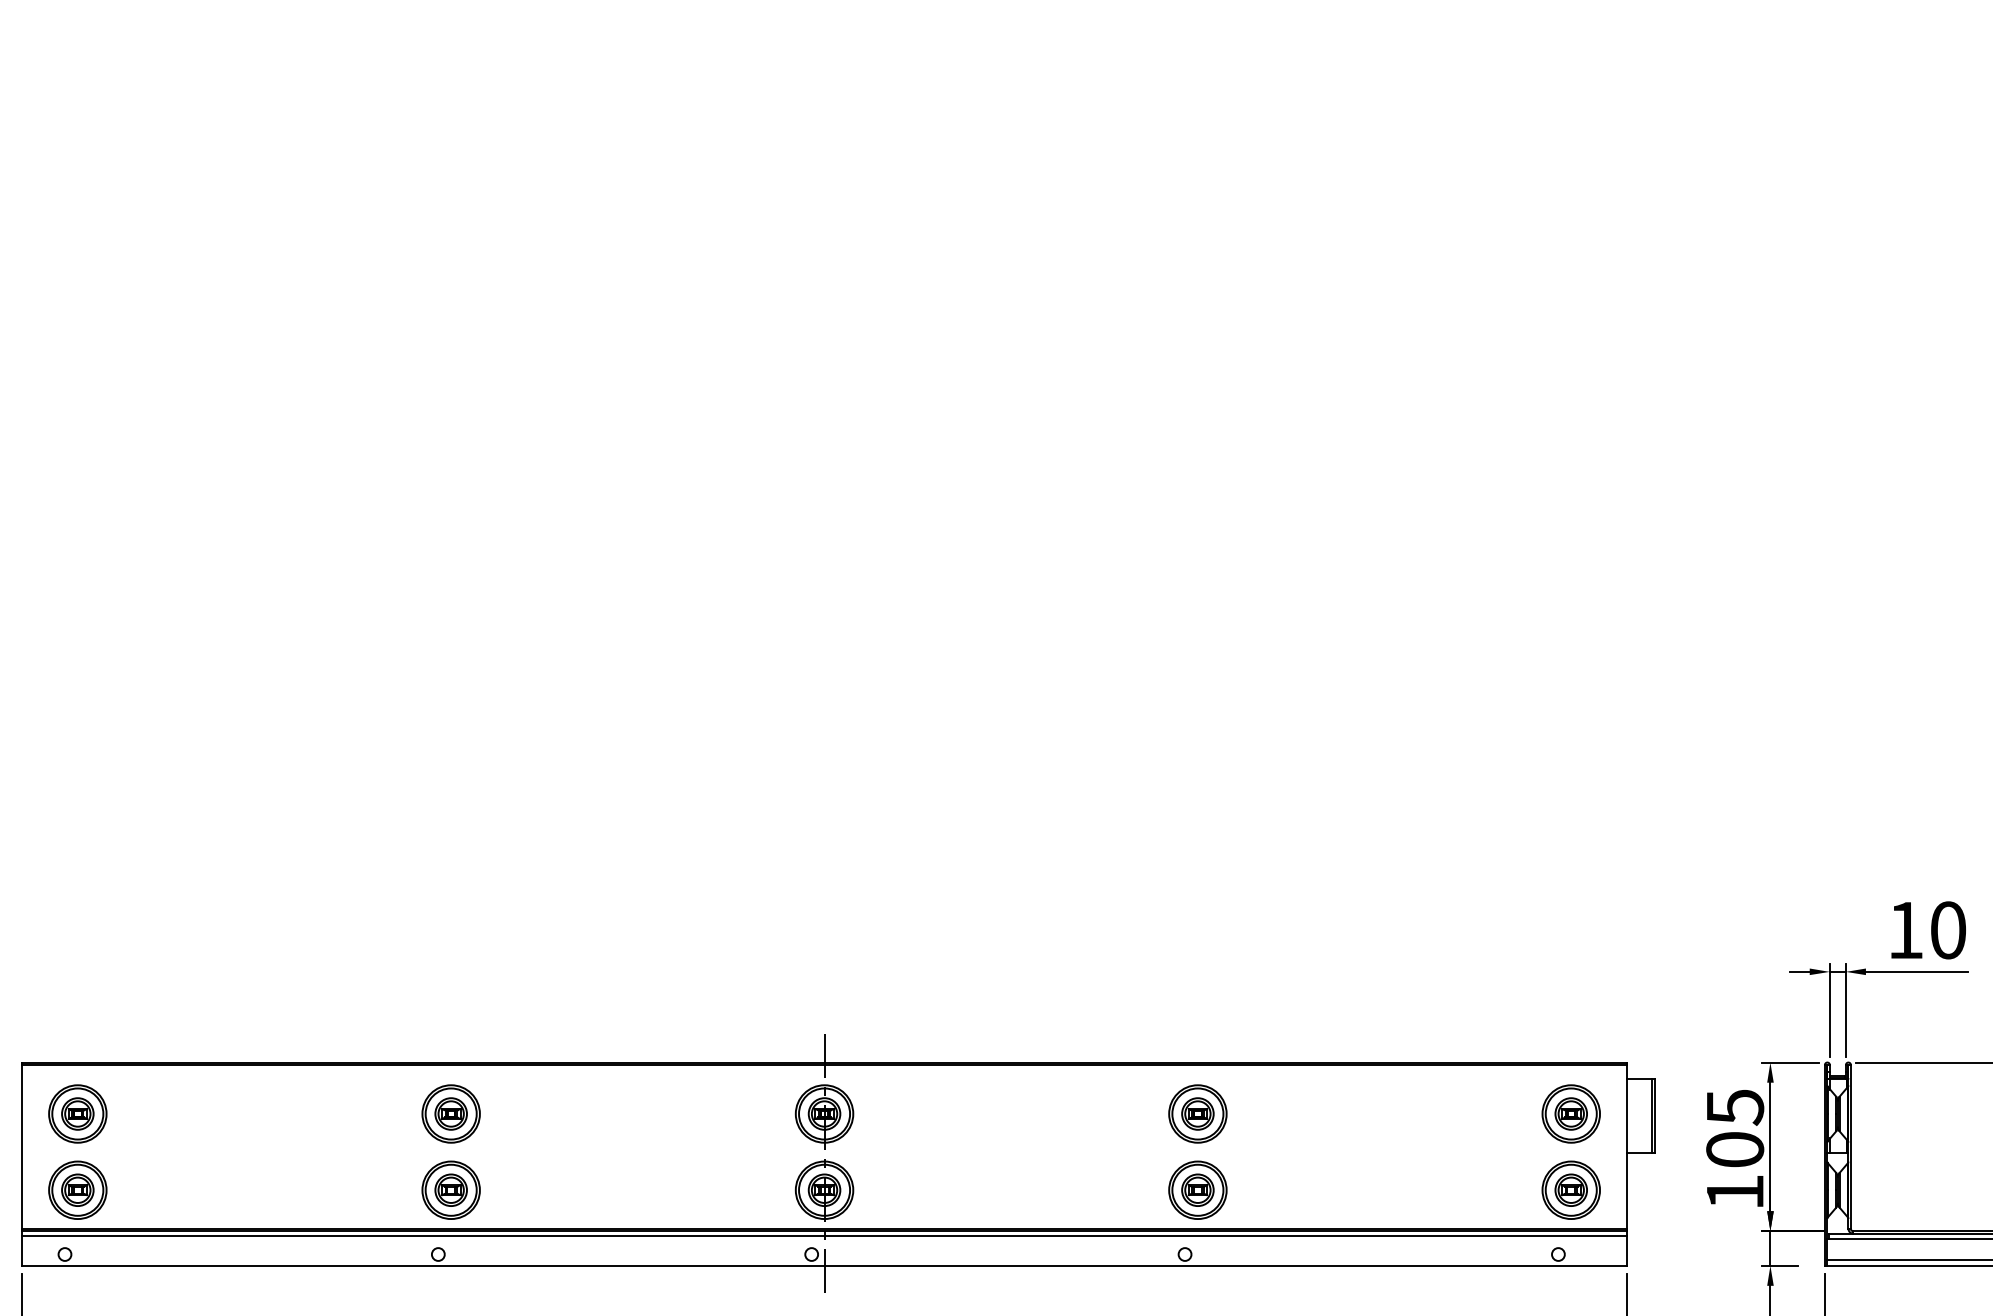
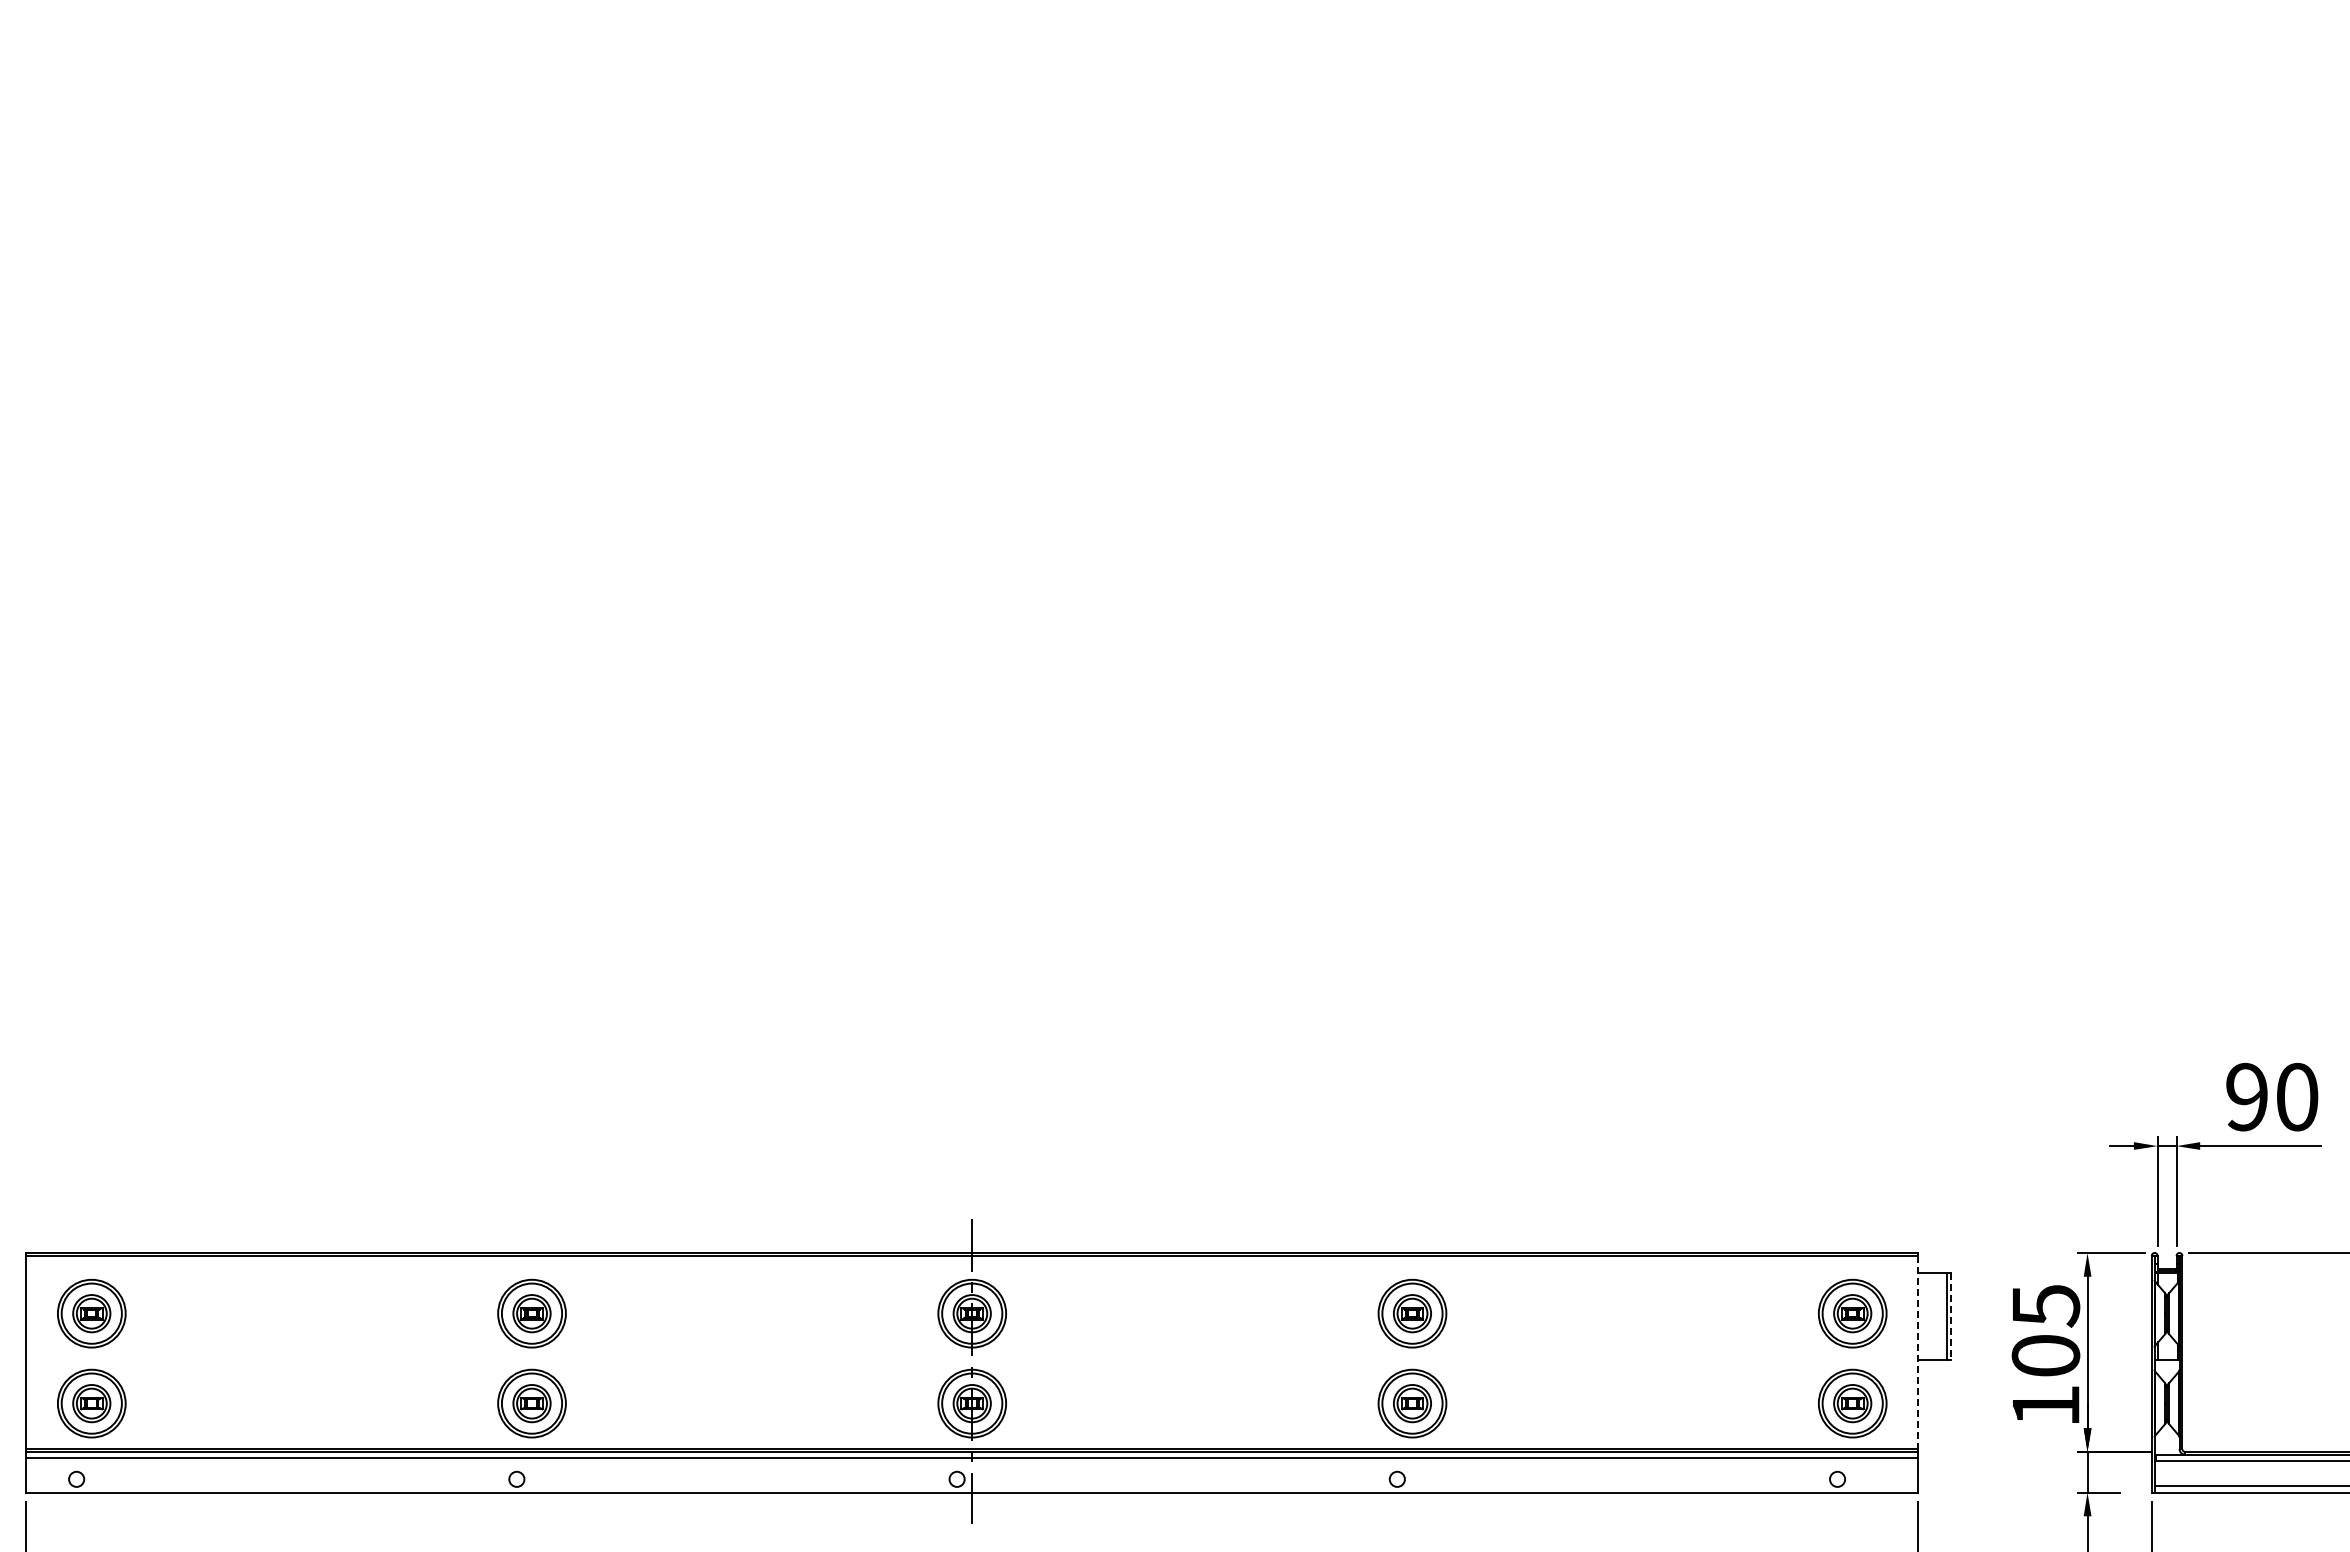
text: (1905, 929) -> (2246, 1096), 10 -> 90
line: (1655, 1116) -> (1951, 1316), solid -> dashed
line: (1627, 1146) -> (1918, 1352), solid -> dashed

